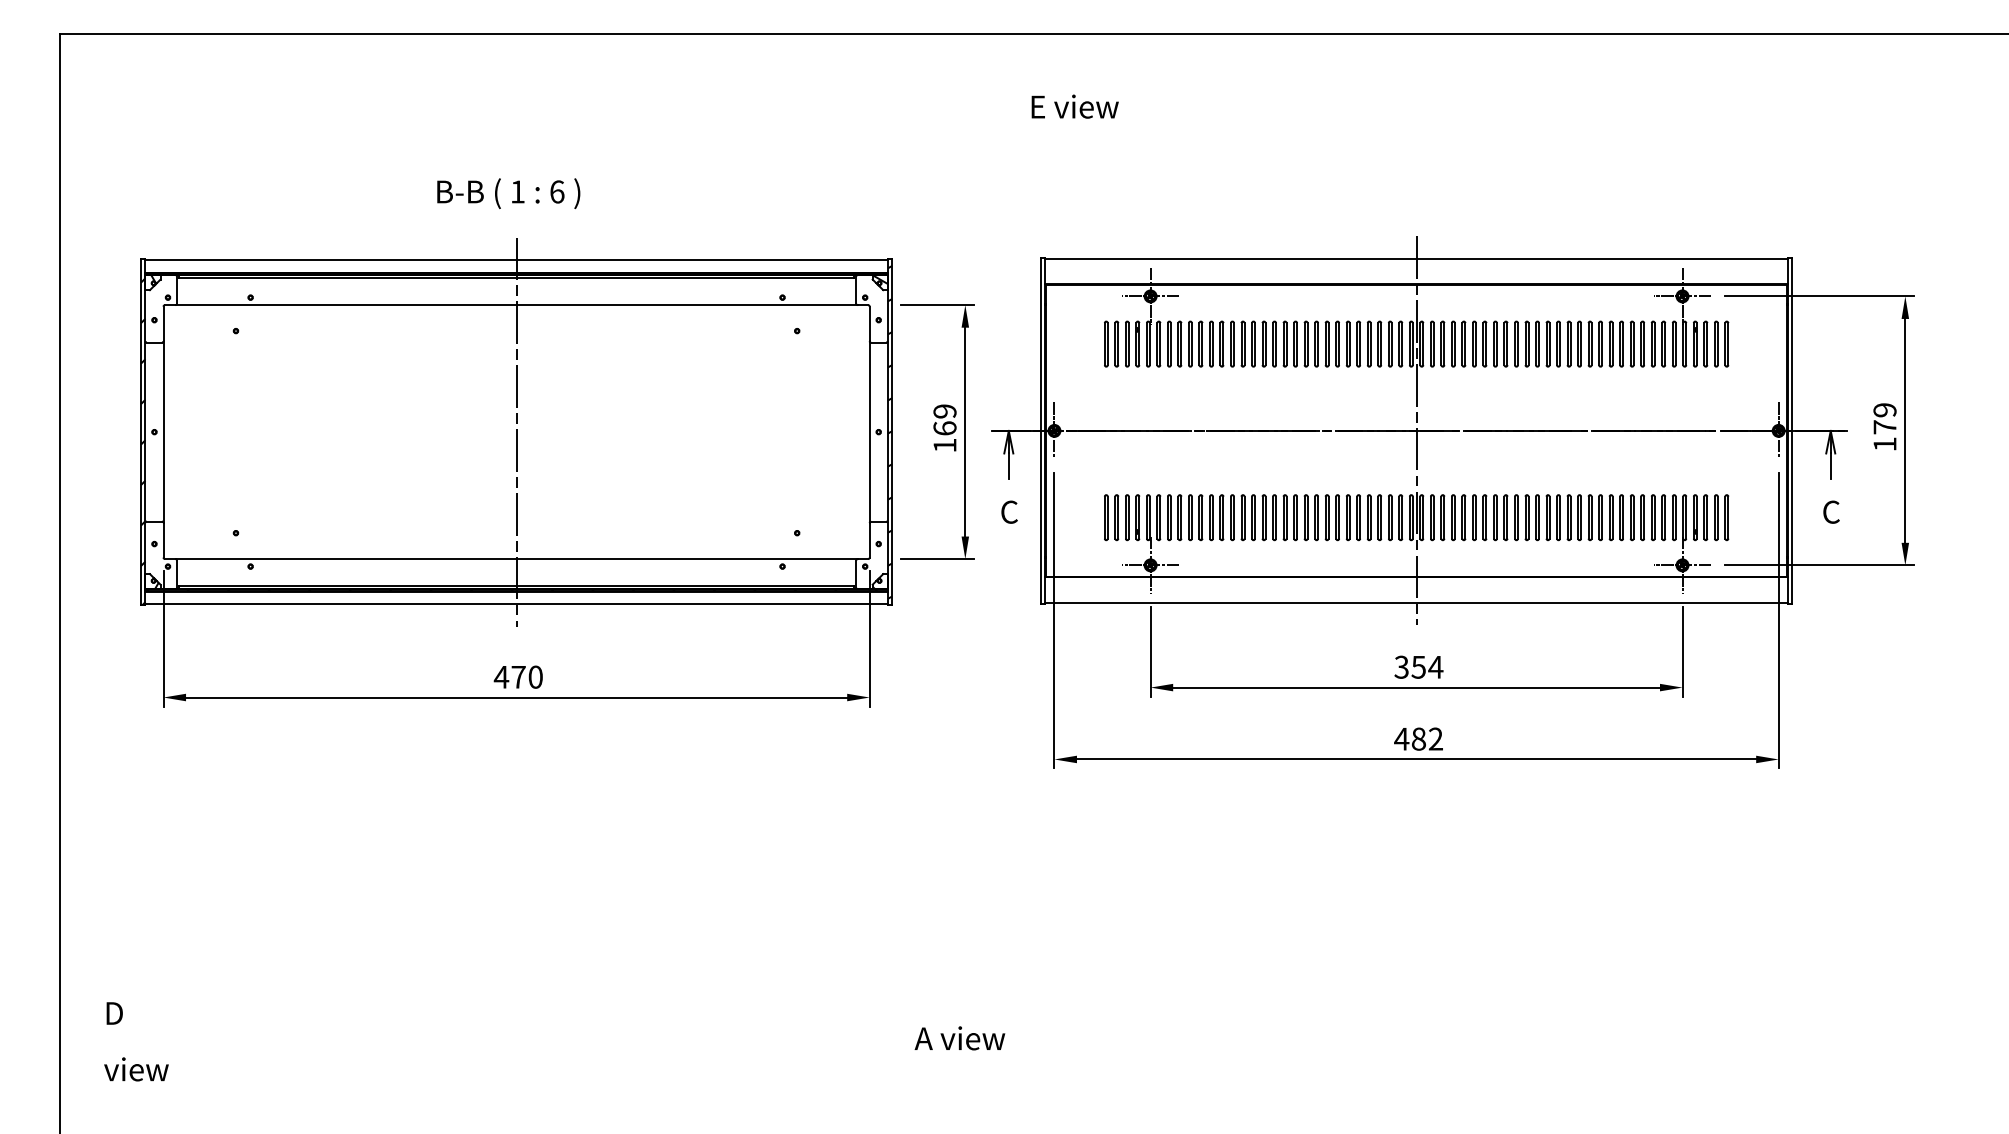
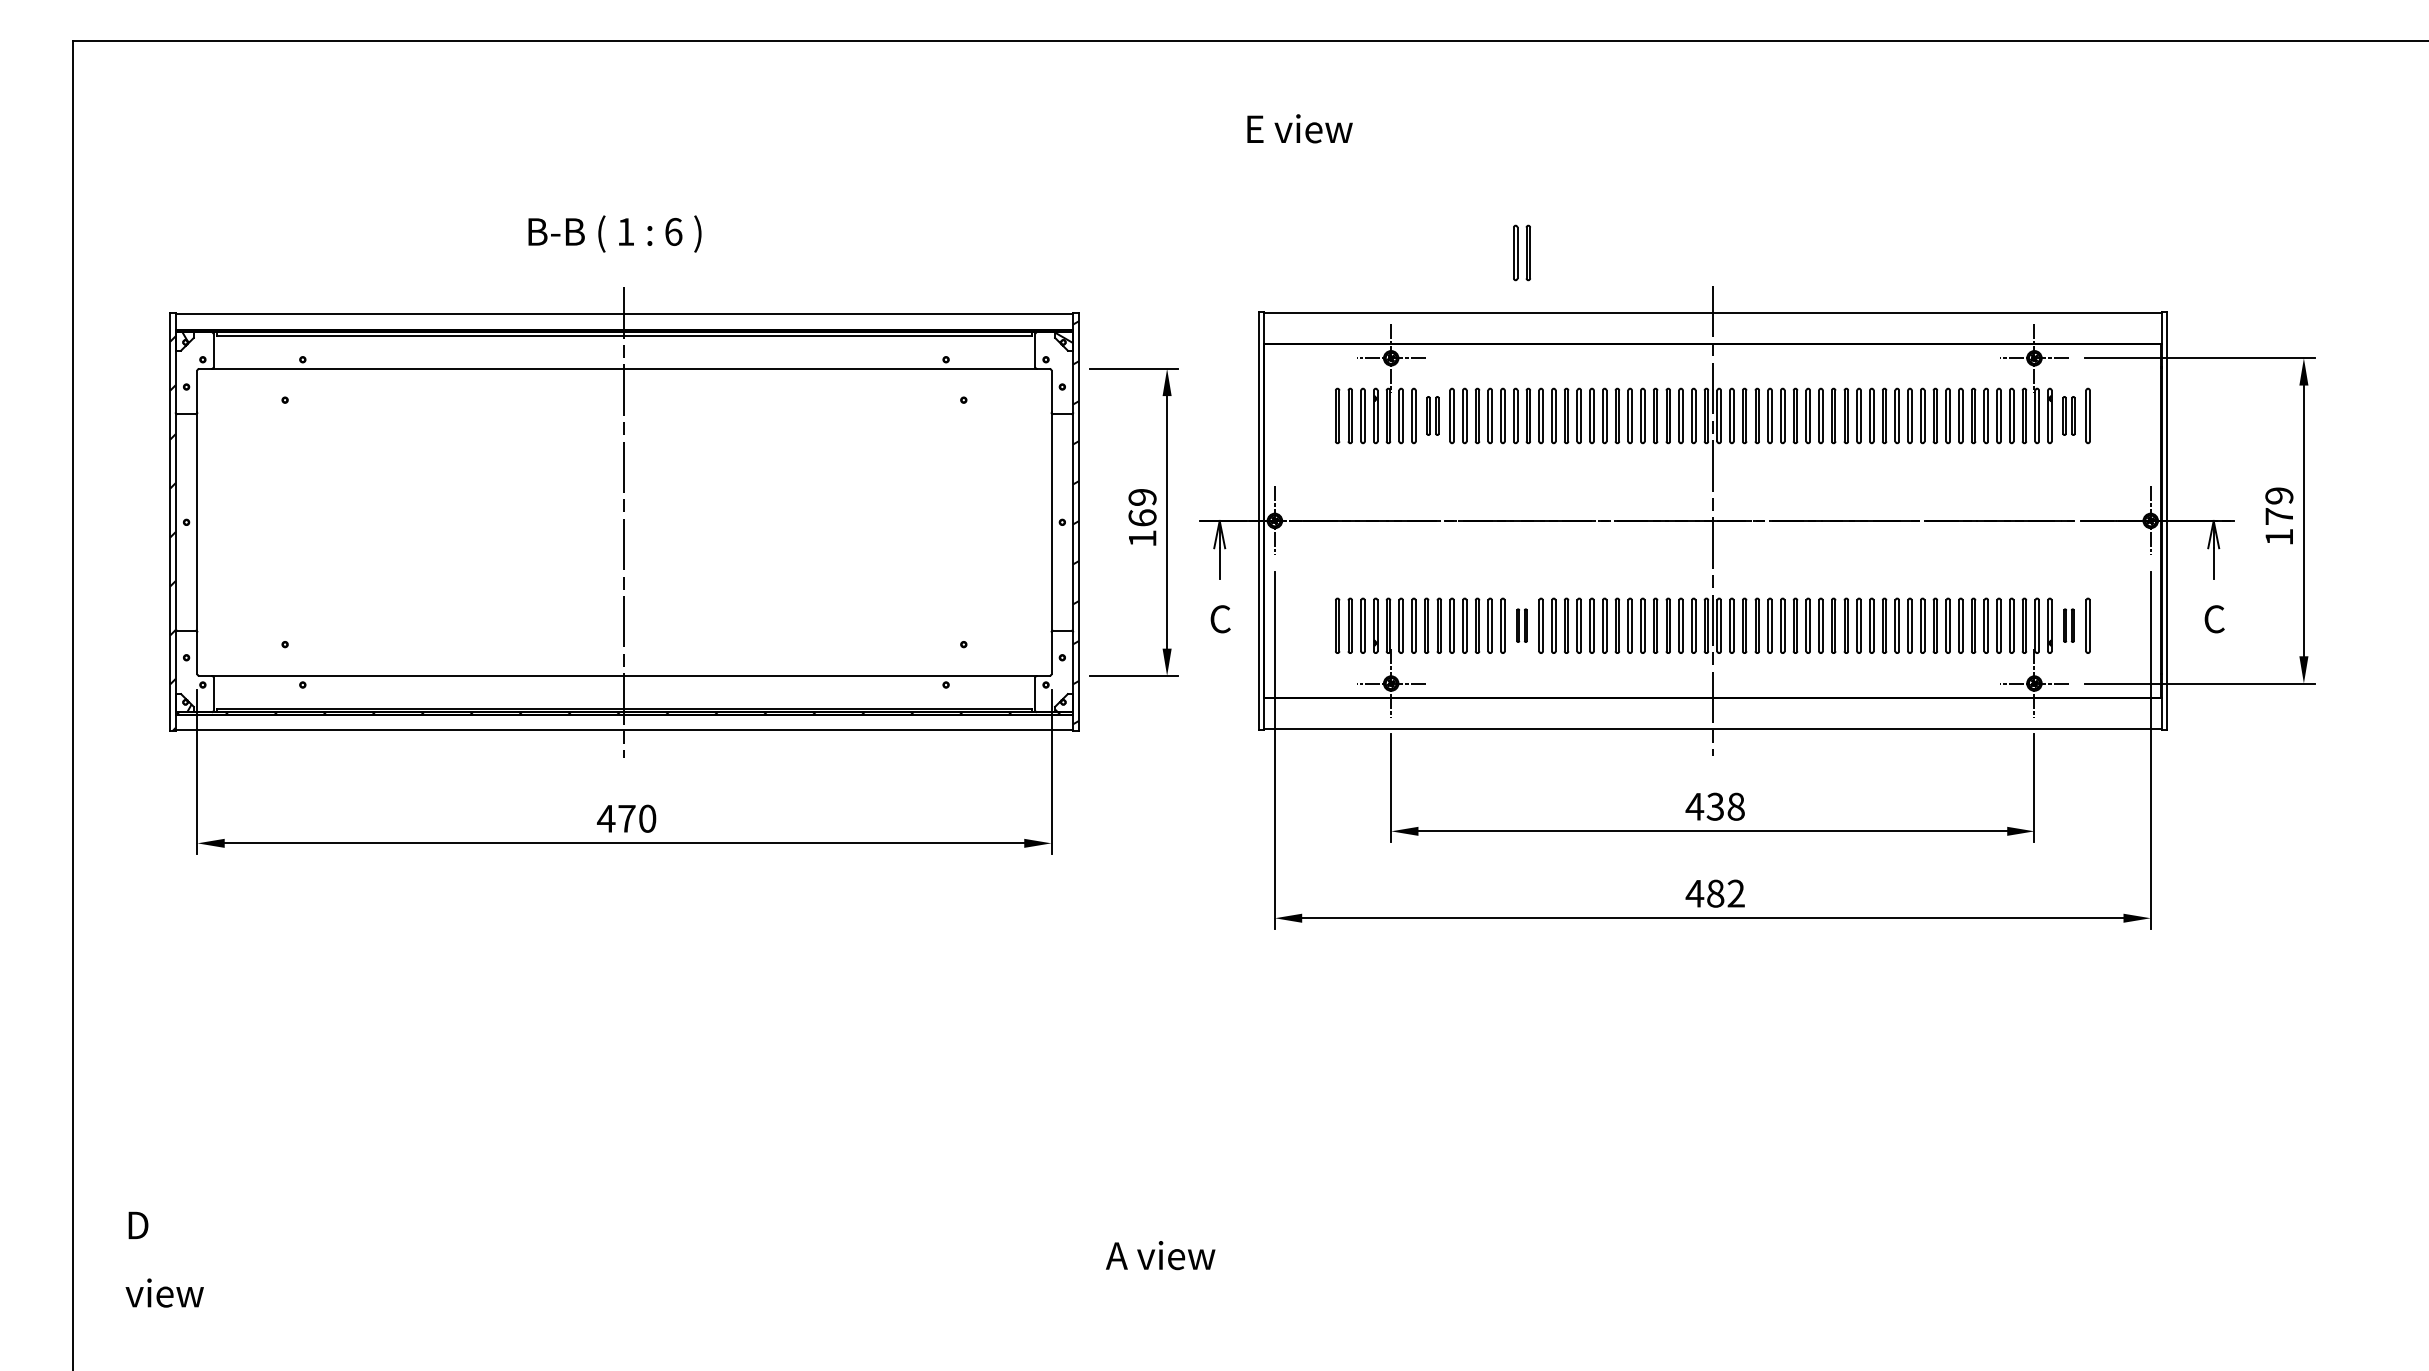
part: (1258, 208) -> (1521, 252), added
part: (1184, 343) -> (1432, 415), size x0.7
part: (1710, 343) -> (2068, 415), size x0.7
part: (1258, 517) -> (1521, 625), size x0.6
part: (1710, 517) -> (2068, 625), size x0.6
text: (1418, 667) -> (1715, 806), 354 -> 438

